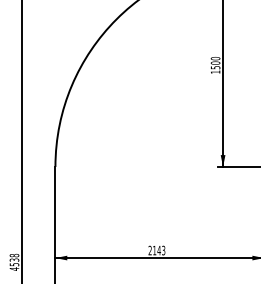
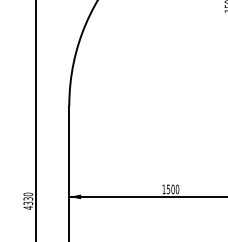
text: (156, 250) -> (170, 189), 2143 -> 1500
text: (13, 259) -> (27, 198), 4538 -> 4330

